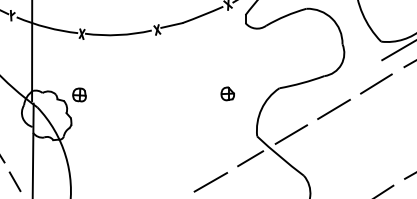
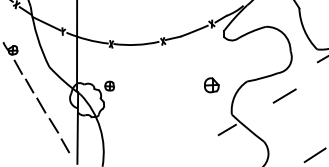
line: (375, 83) -> (313, 78), removed
part: (227, 94) -> (211, 85), size x1.6
line: (291, 134) -> (255, 113), removed
line: (210, 181) -> (199, 145), removed

